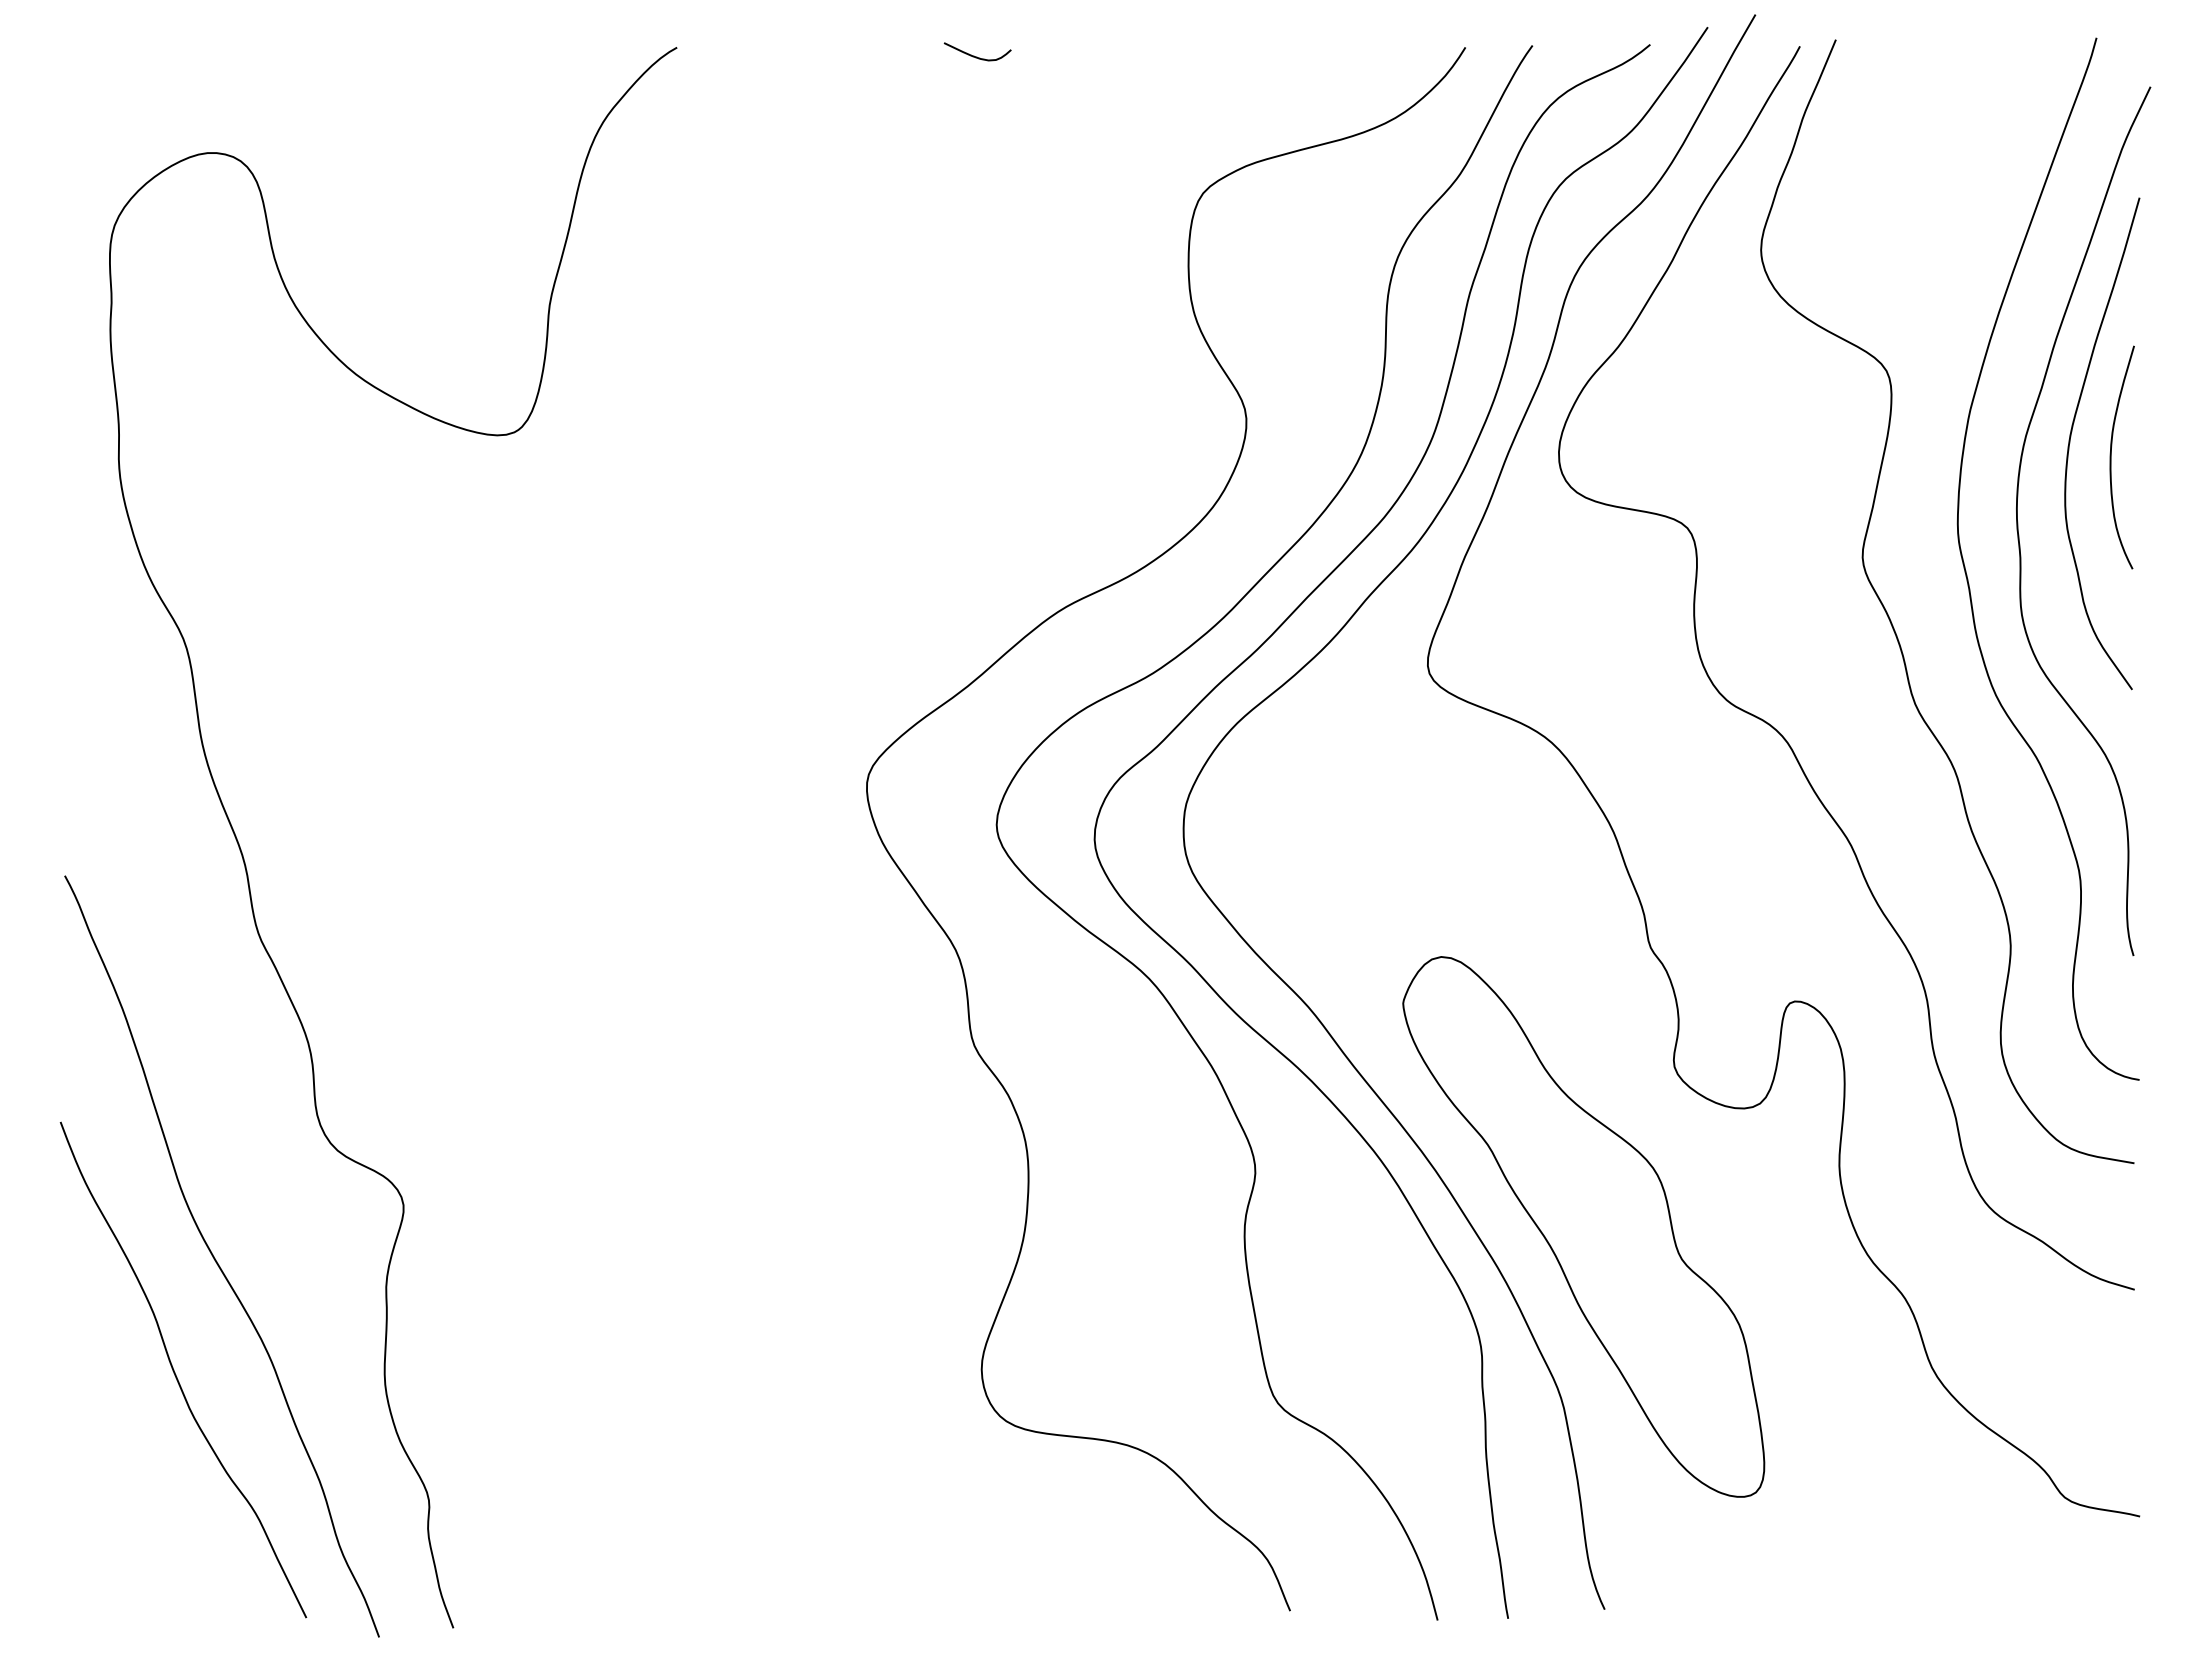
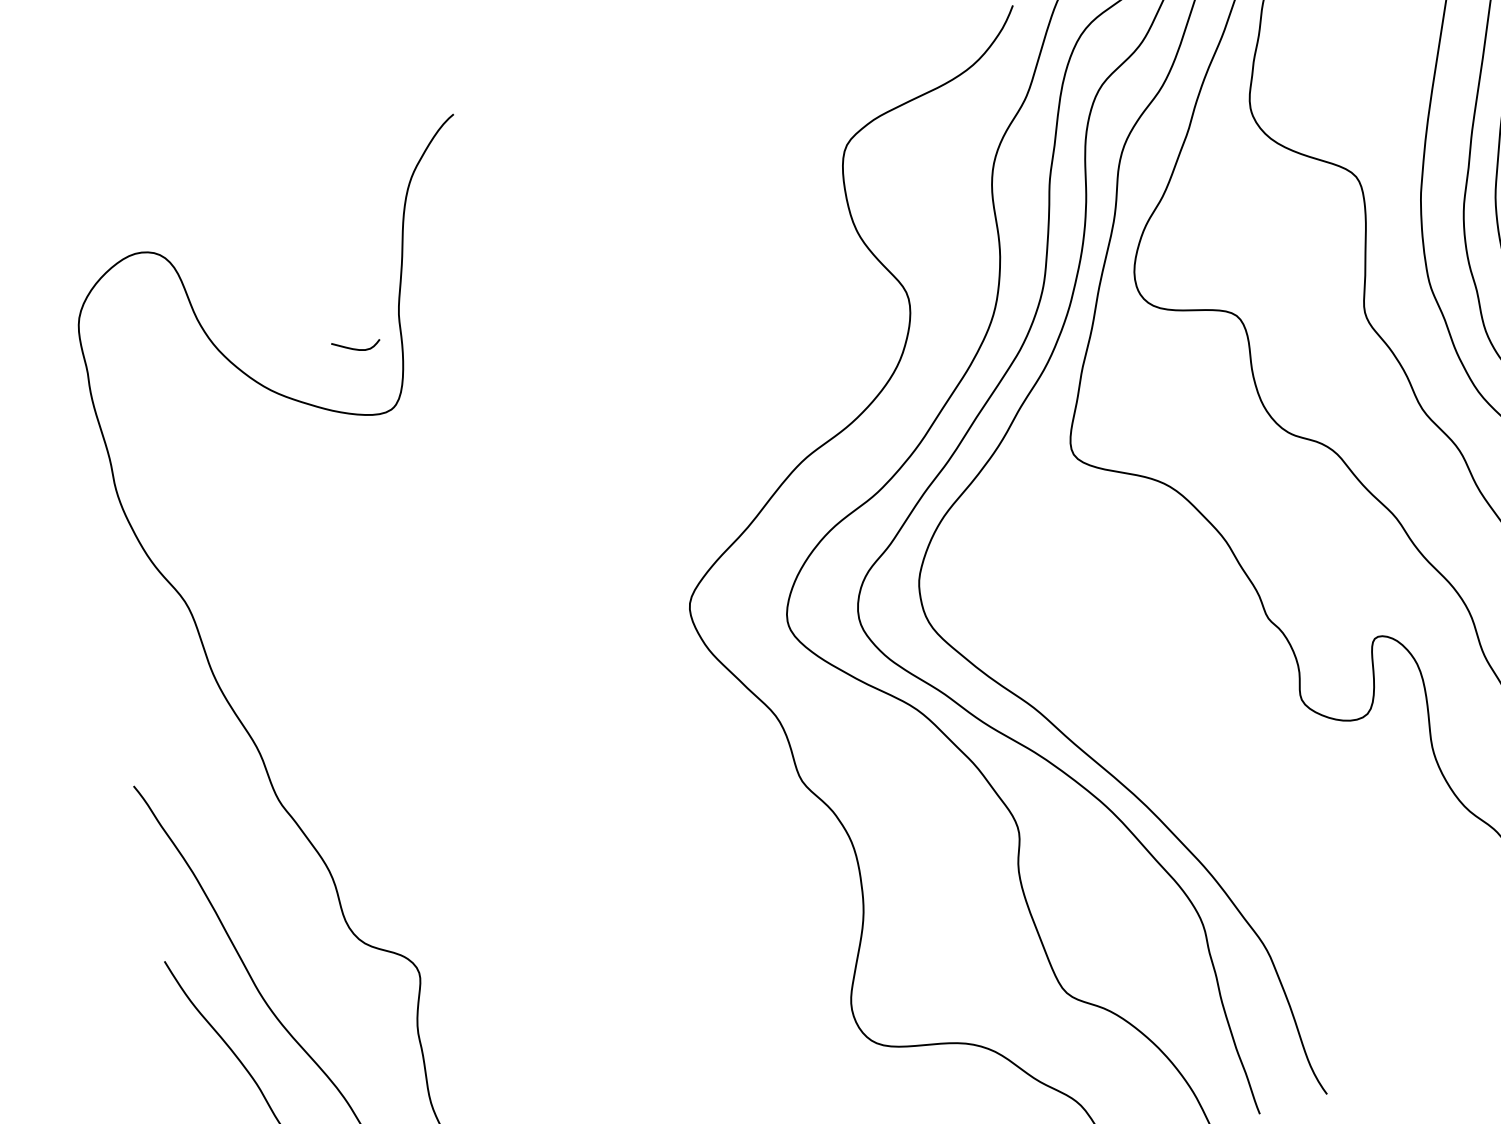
curve: (974, 55) -> (354, 348), moved
part: (1583, 1226) -> (1259, 825), removed

